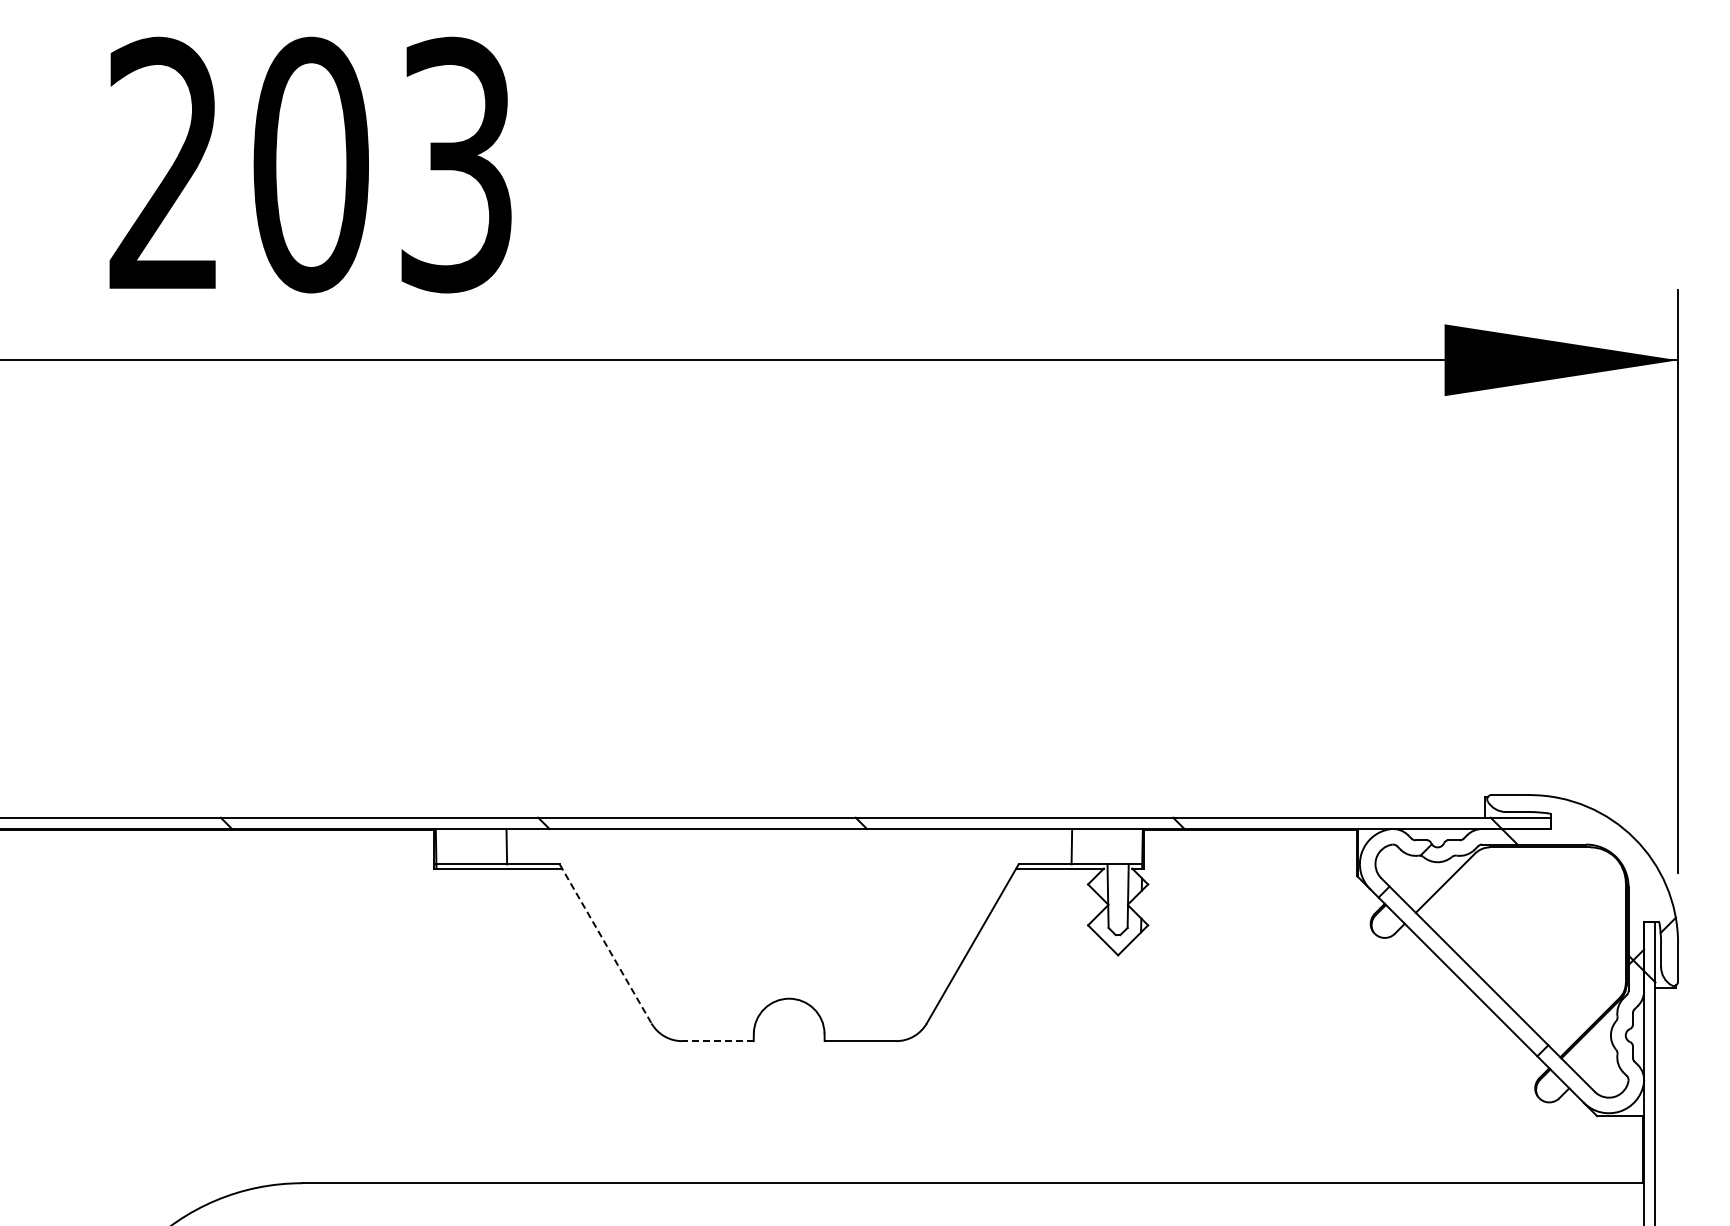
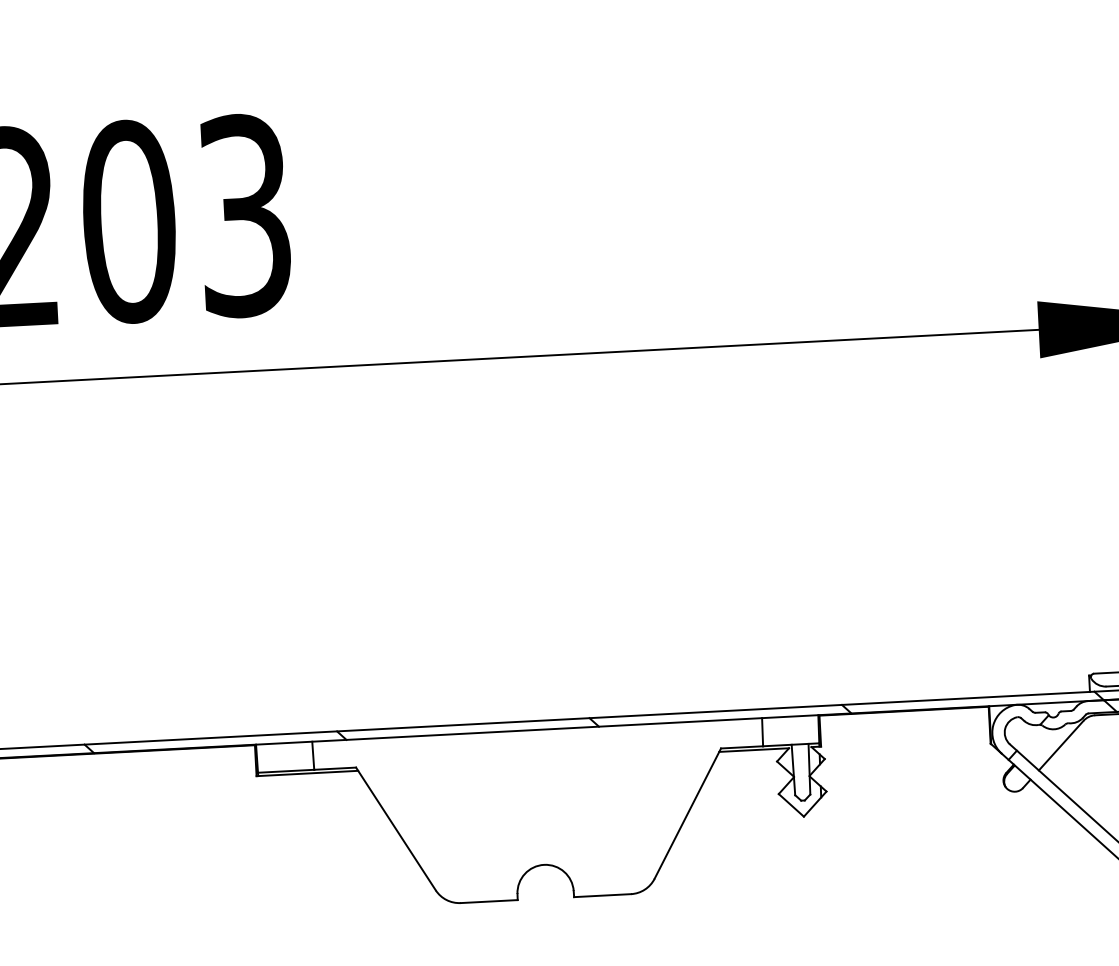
line: (605, 943) -> (395, 828), dashed -> solid
line: (717, 1041) -> (488, 901), dashed -> solid

